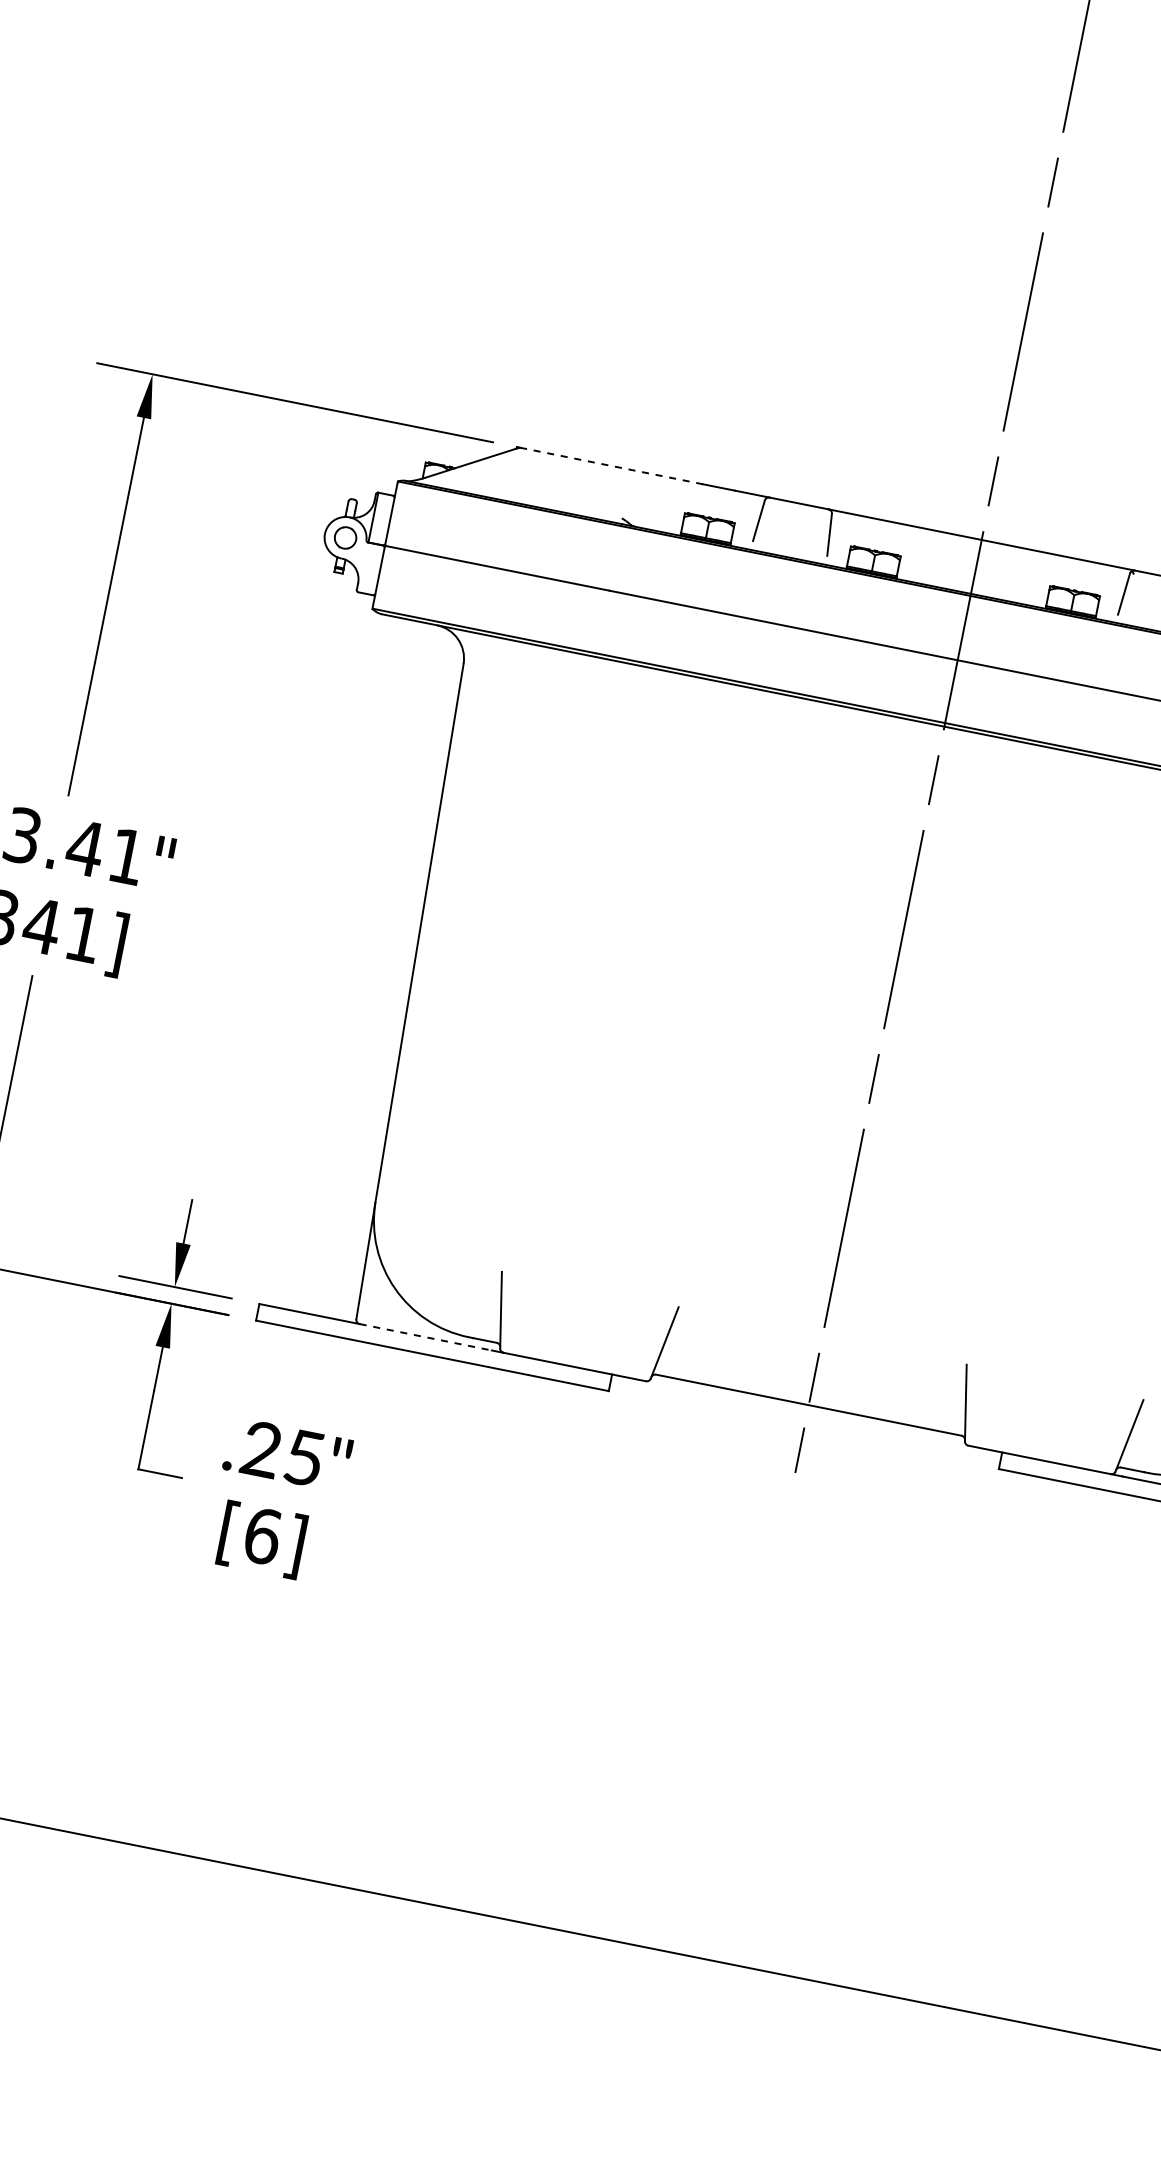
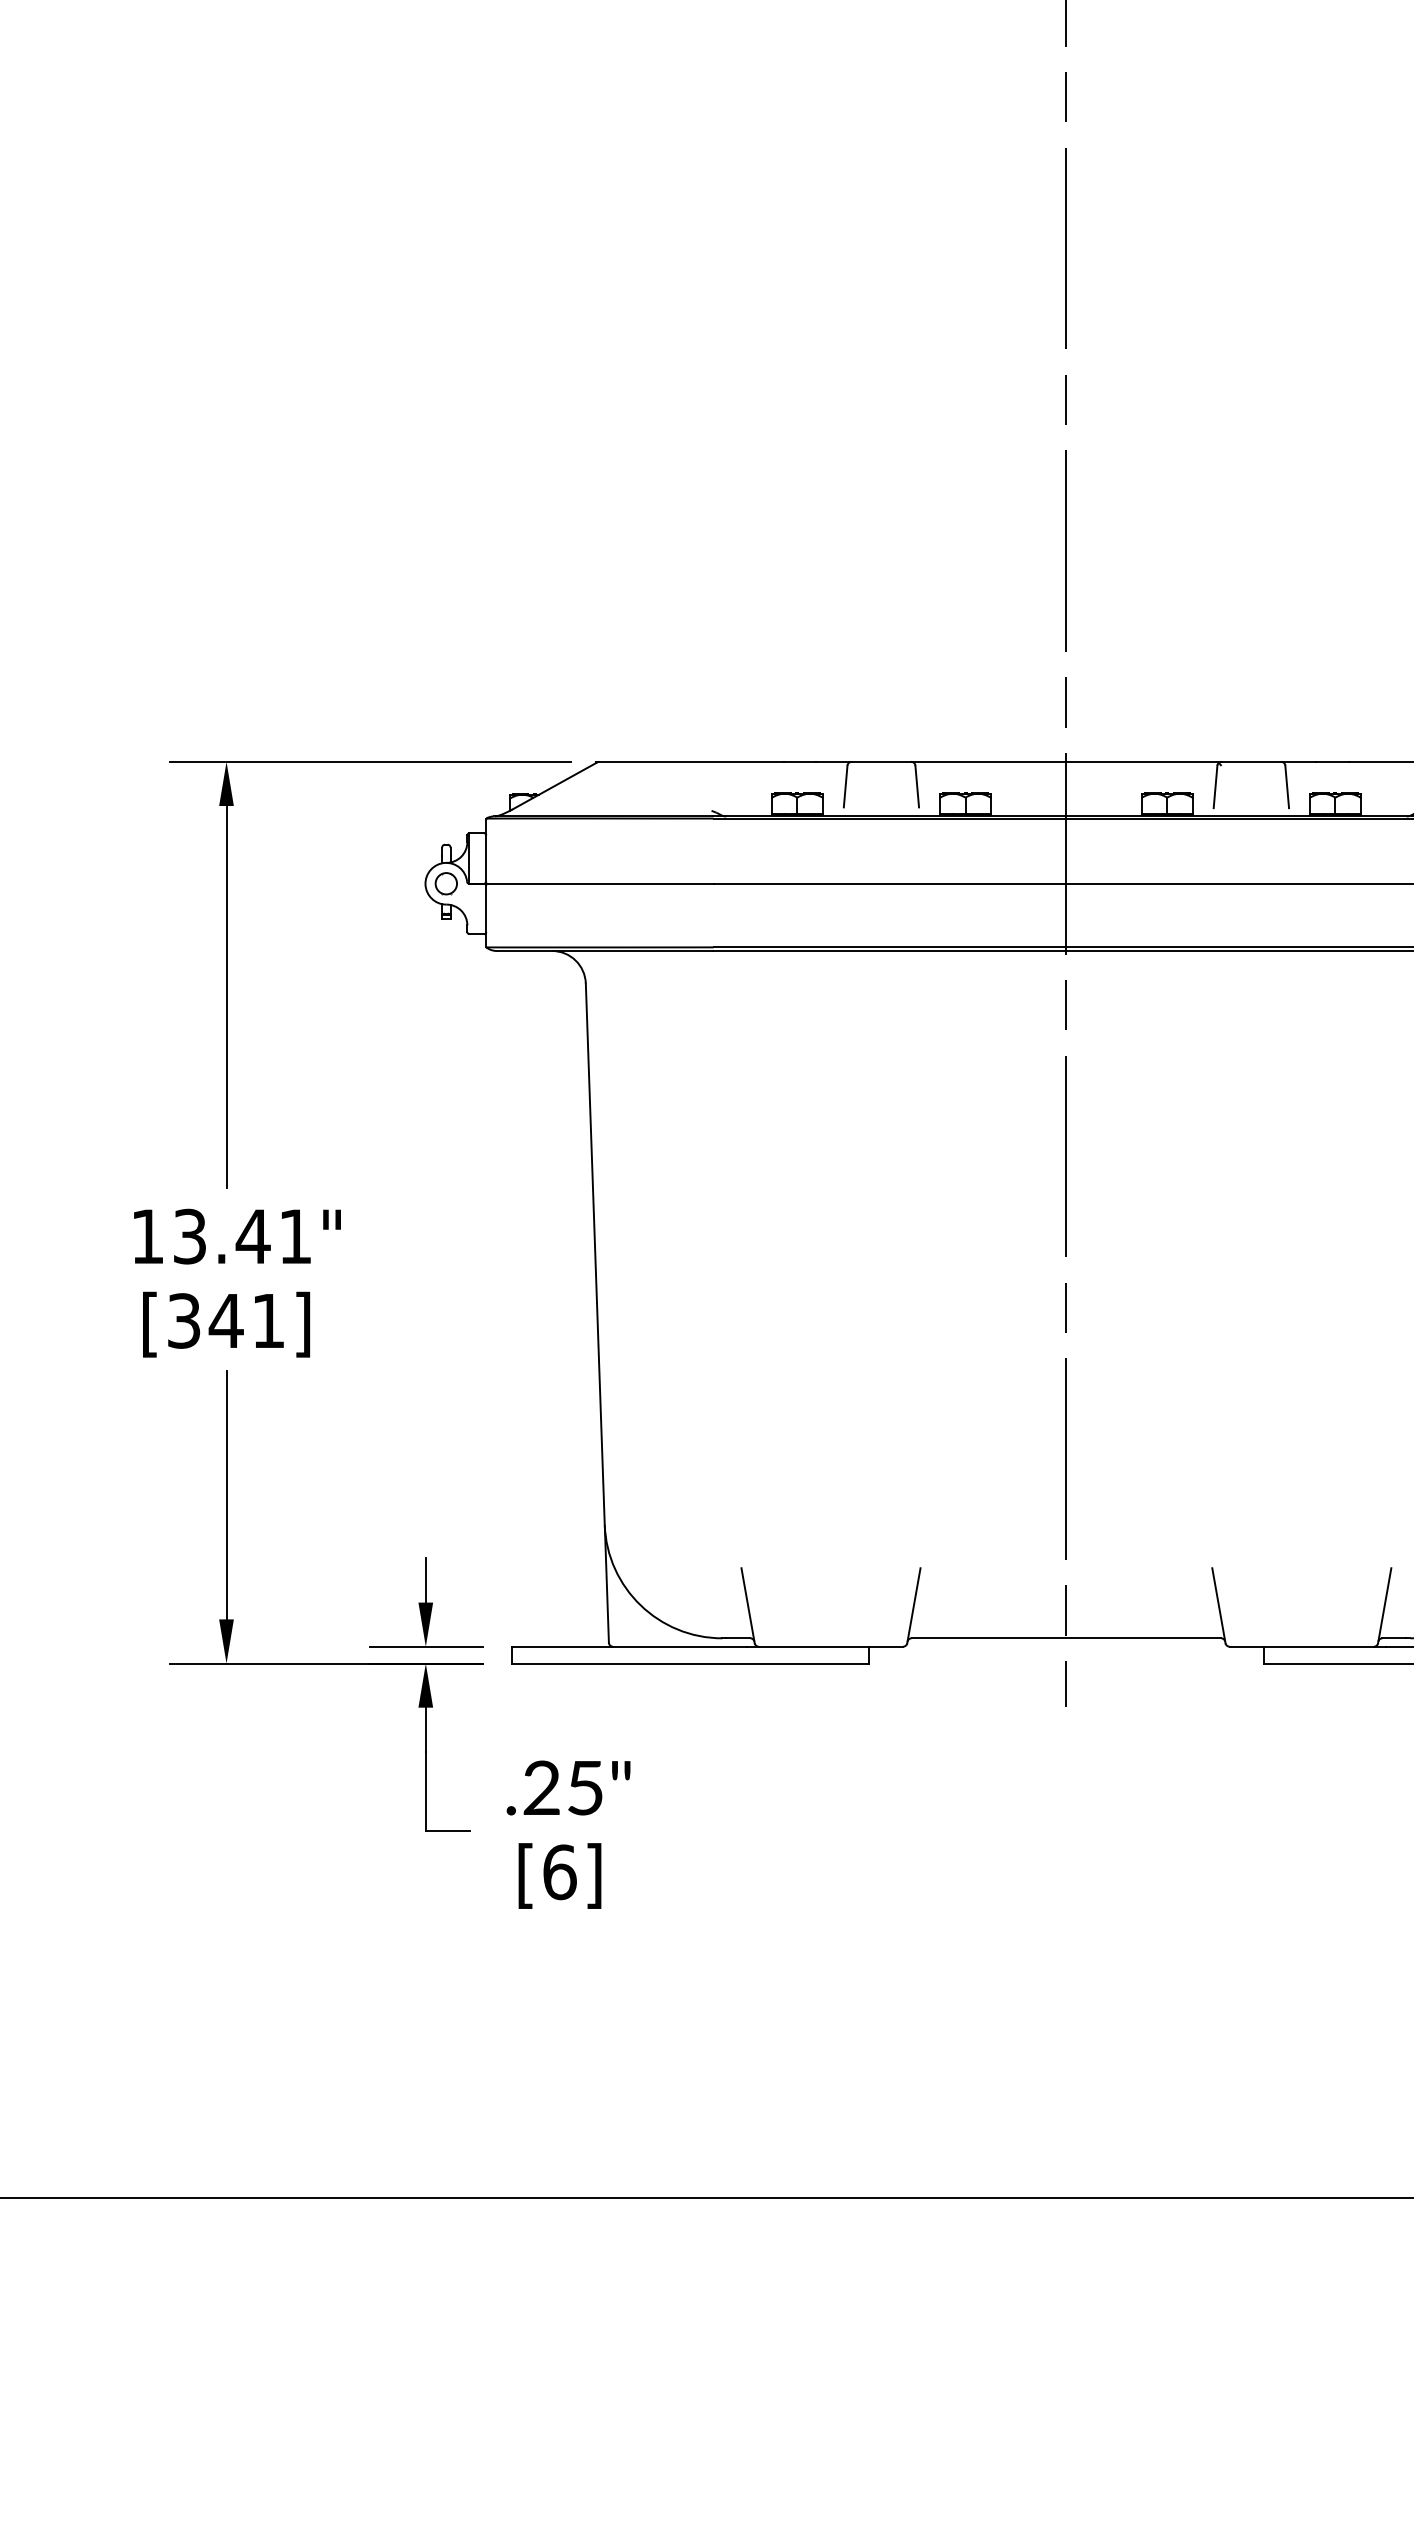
line: (611, 465) -> (691, 761), dashed -> solid
line: (426, 1337) -> (680, 1646), dashed -> solid

